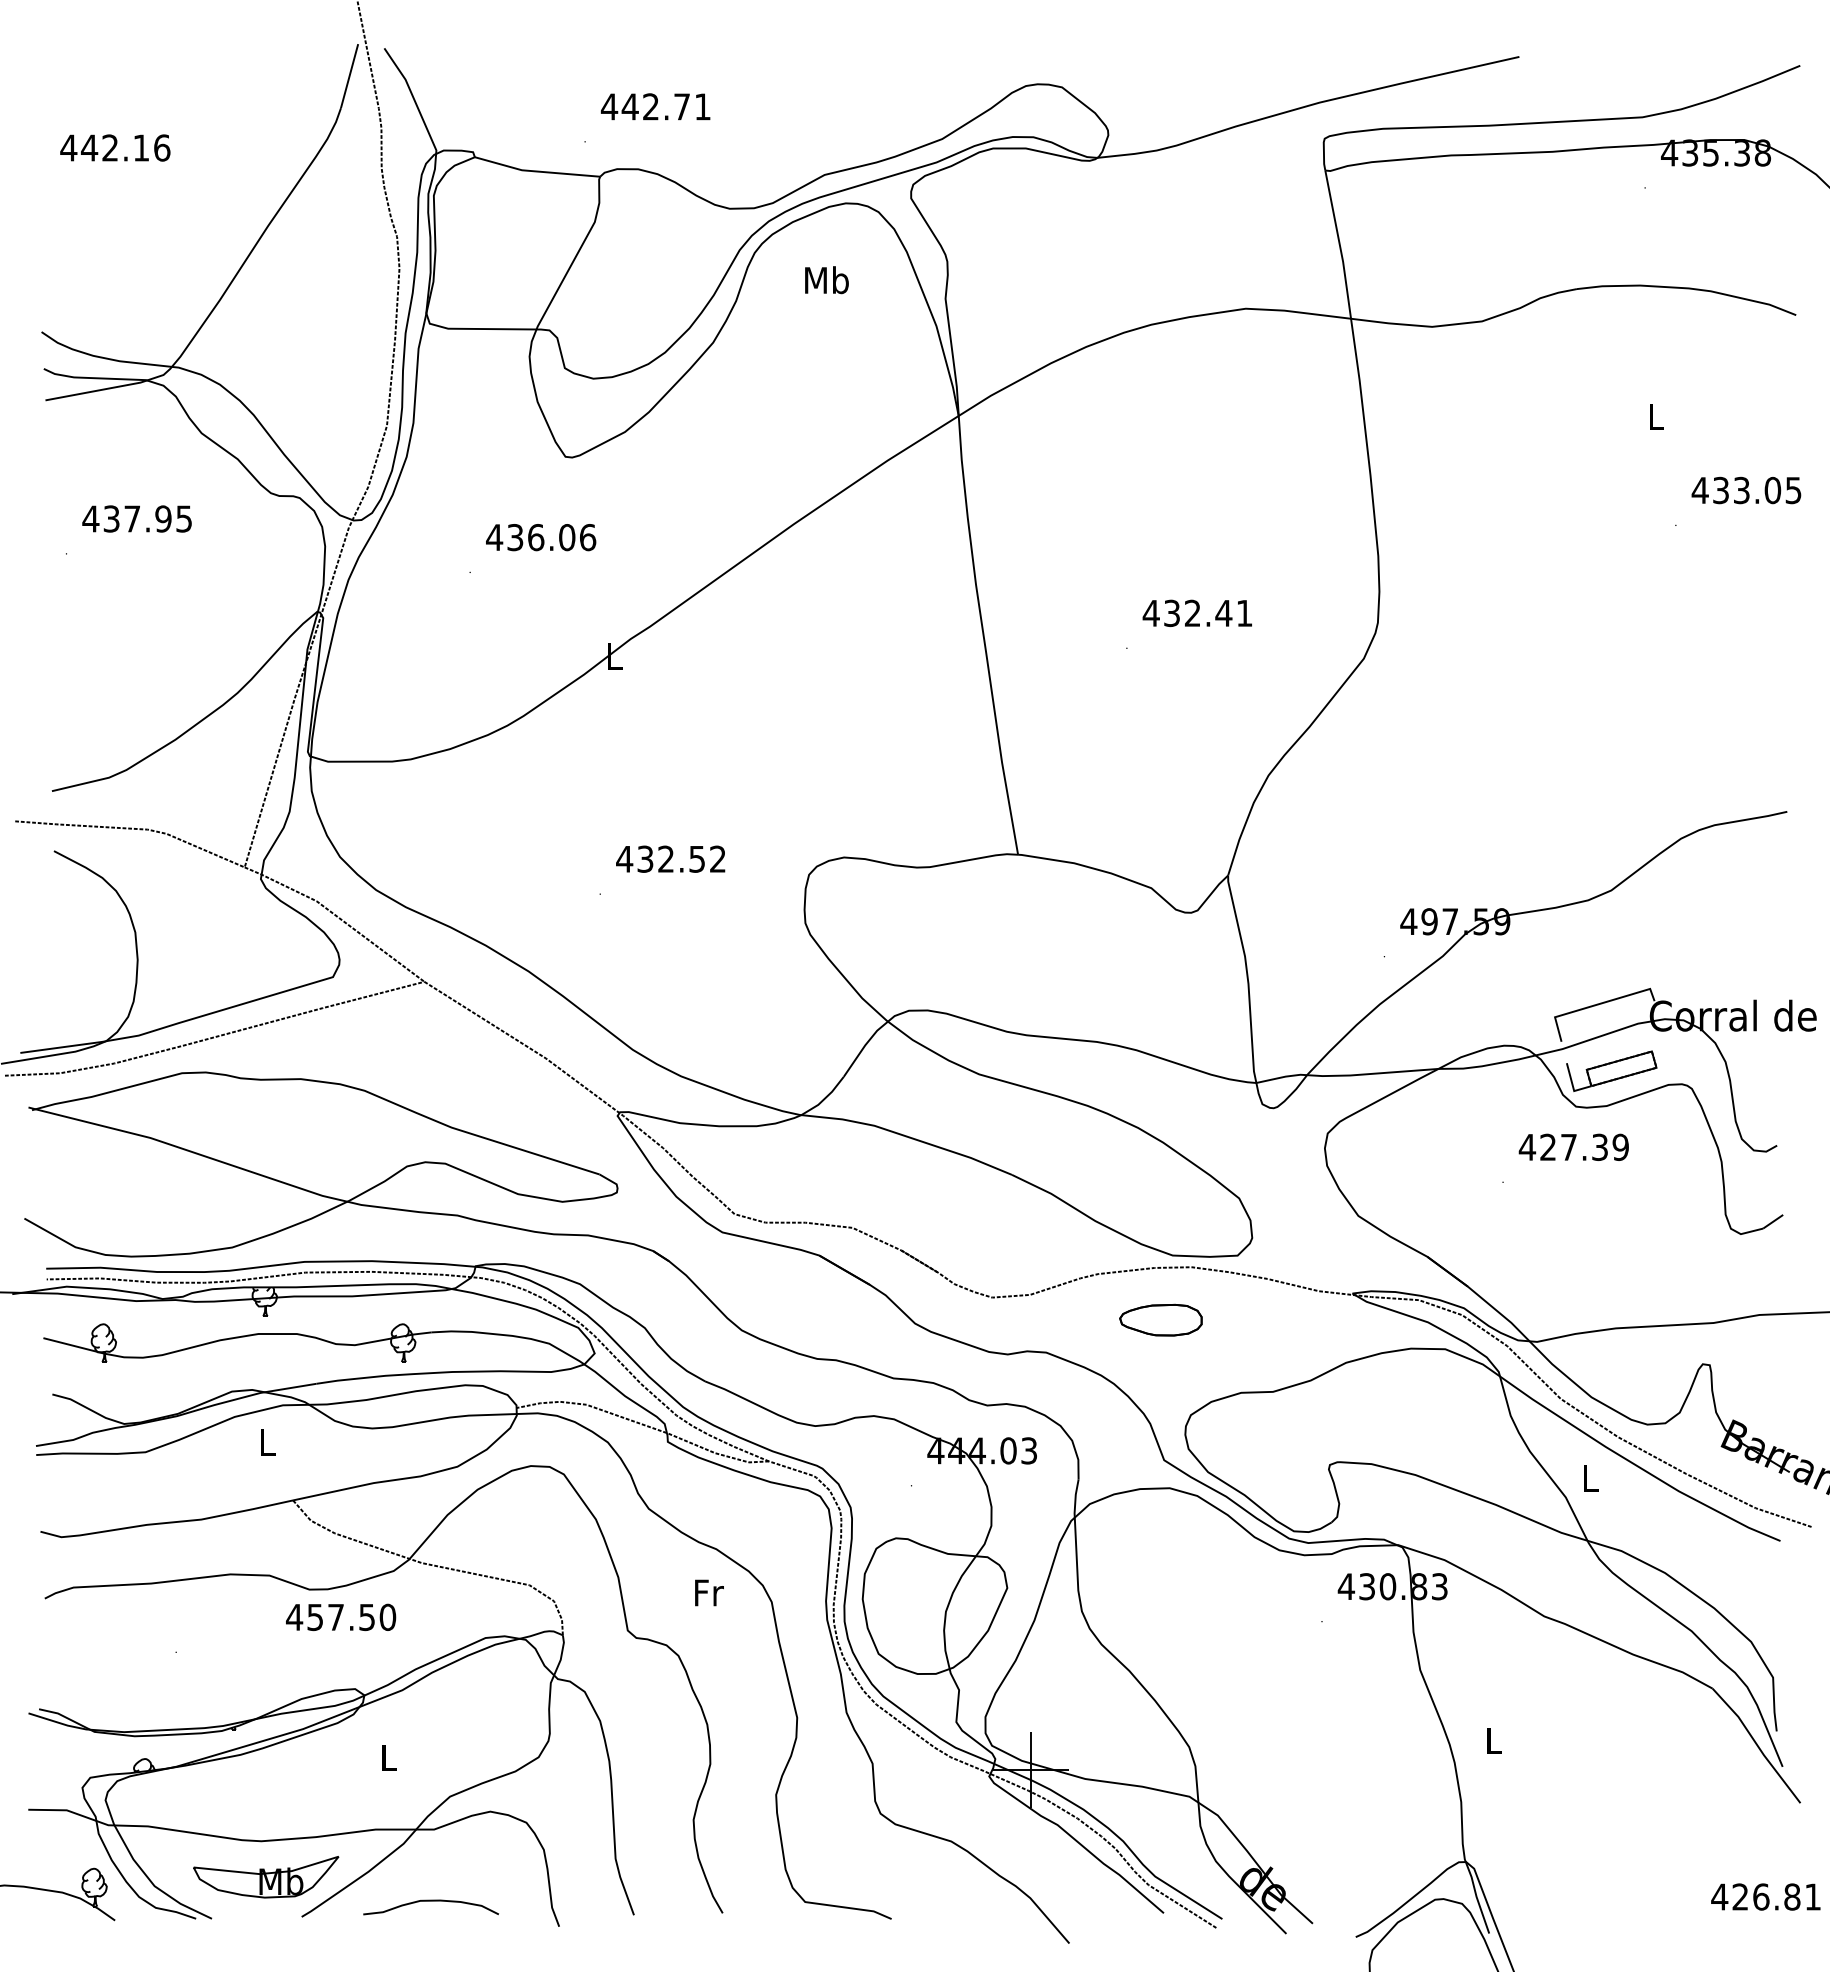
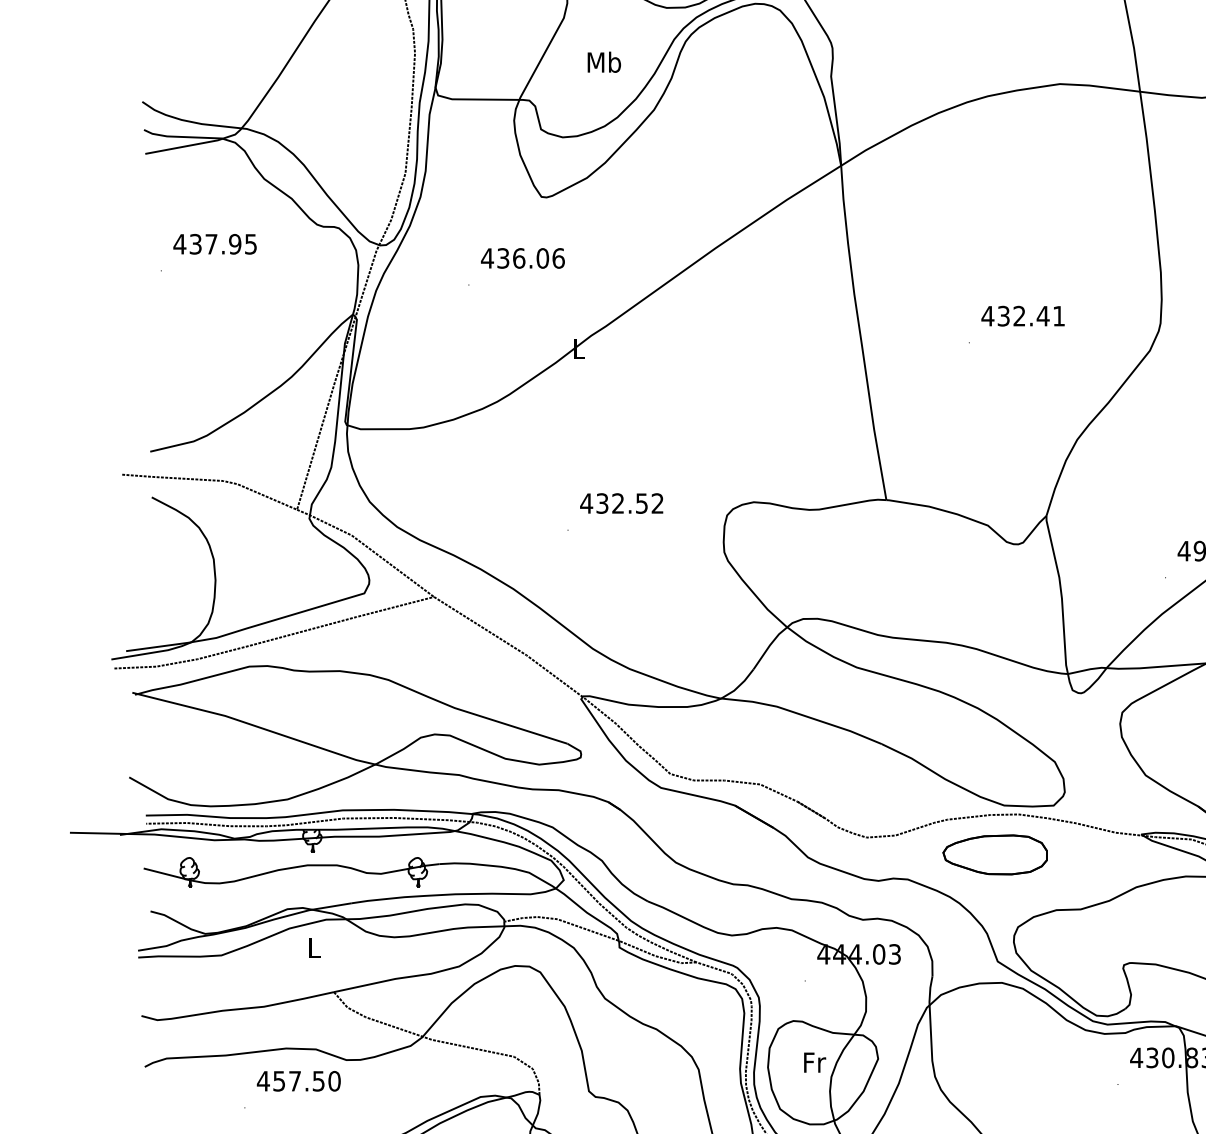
text: (826, 280) -> (604, 62), moved
part: (1160, 1319) -> (994, 854), size x1.67
text: (709, 1592) -> (815, 1062), moved
text: (341, 1617) -> (299, 1081), moved

